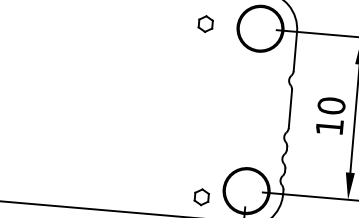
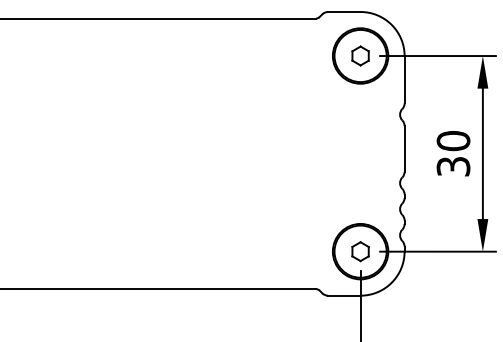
part: (205, 23) -> (360, 55), moved
text: (329, 127) -> (453, 166), 10 -> 30
part: (201, 197) -> (360, 251), moved

